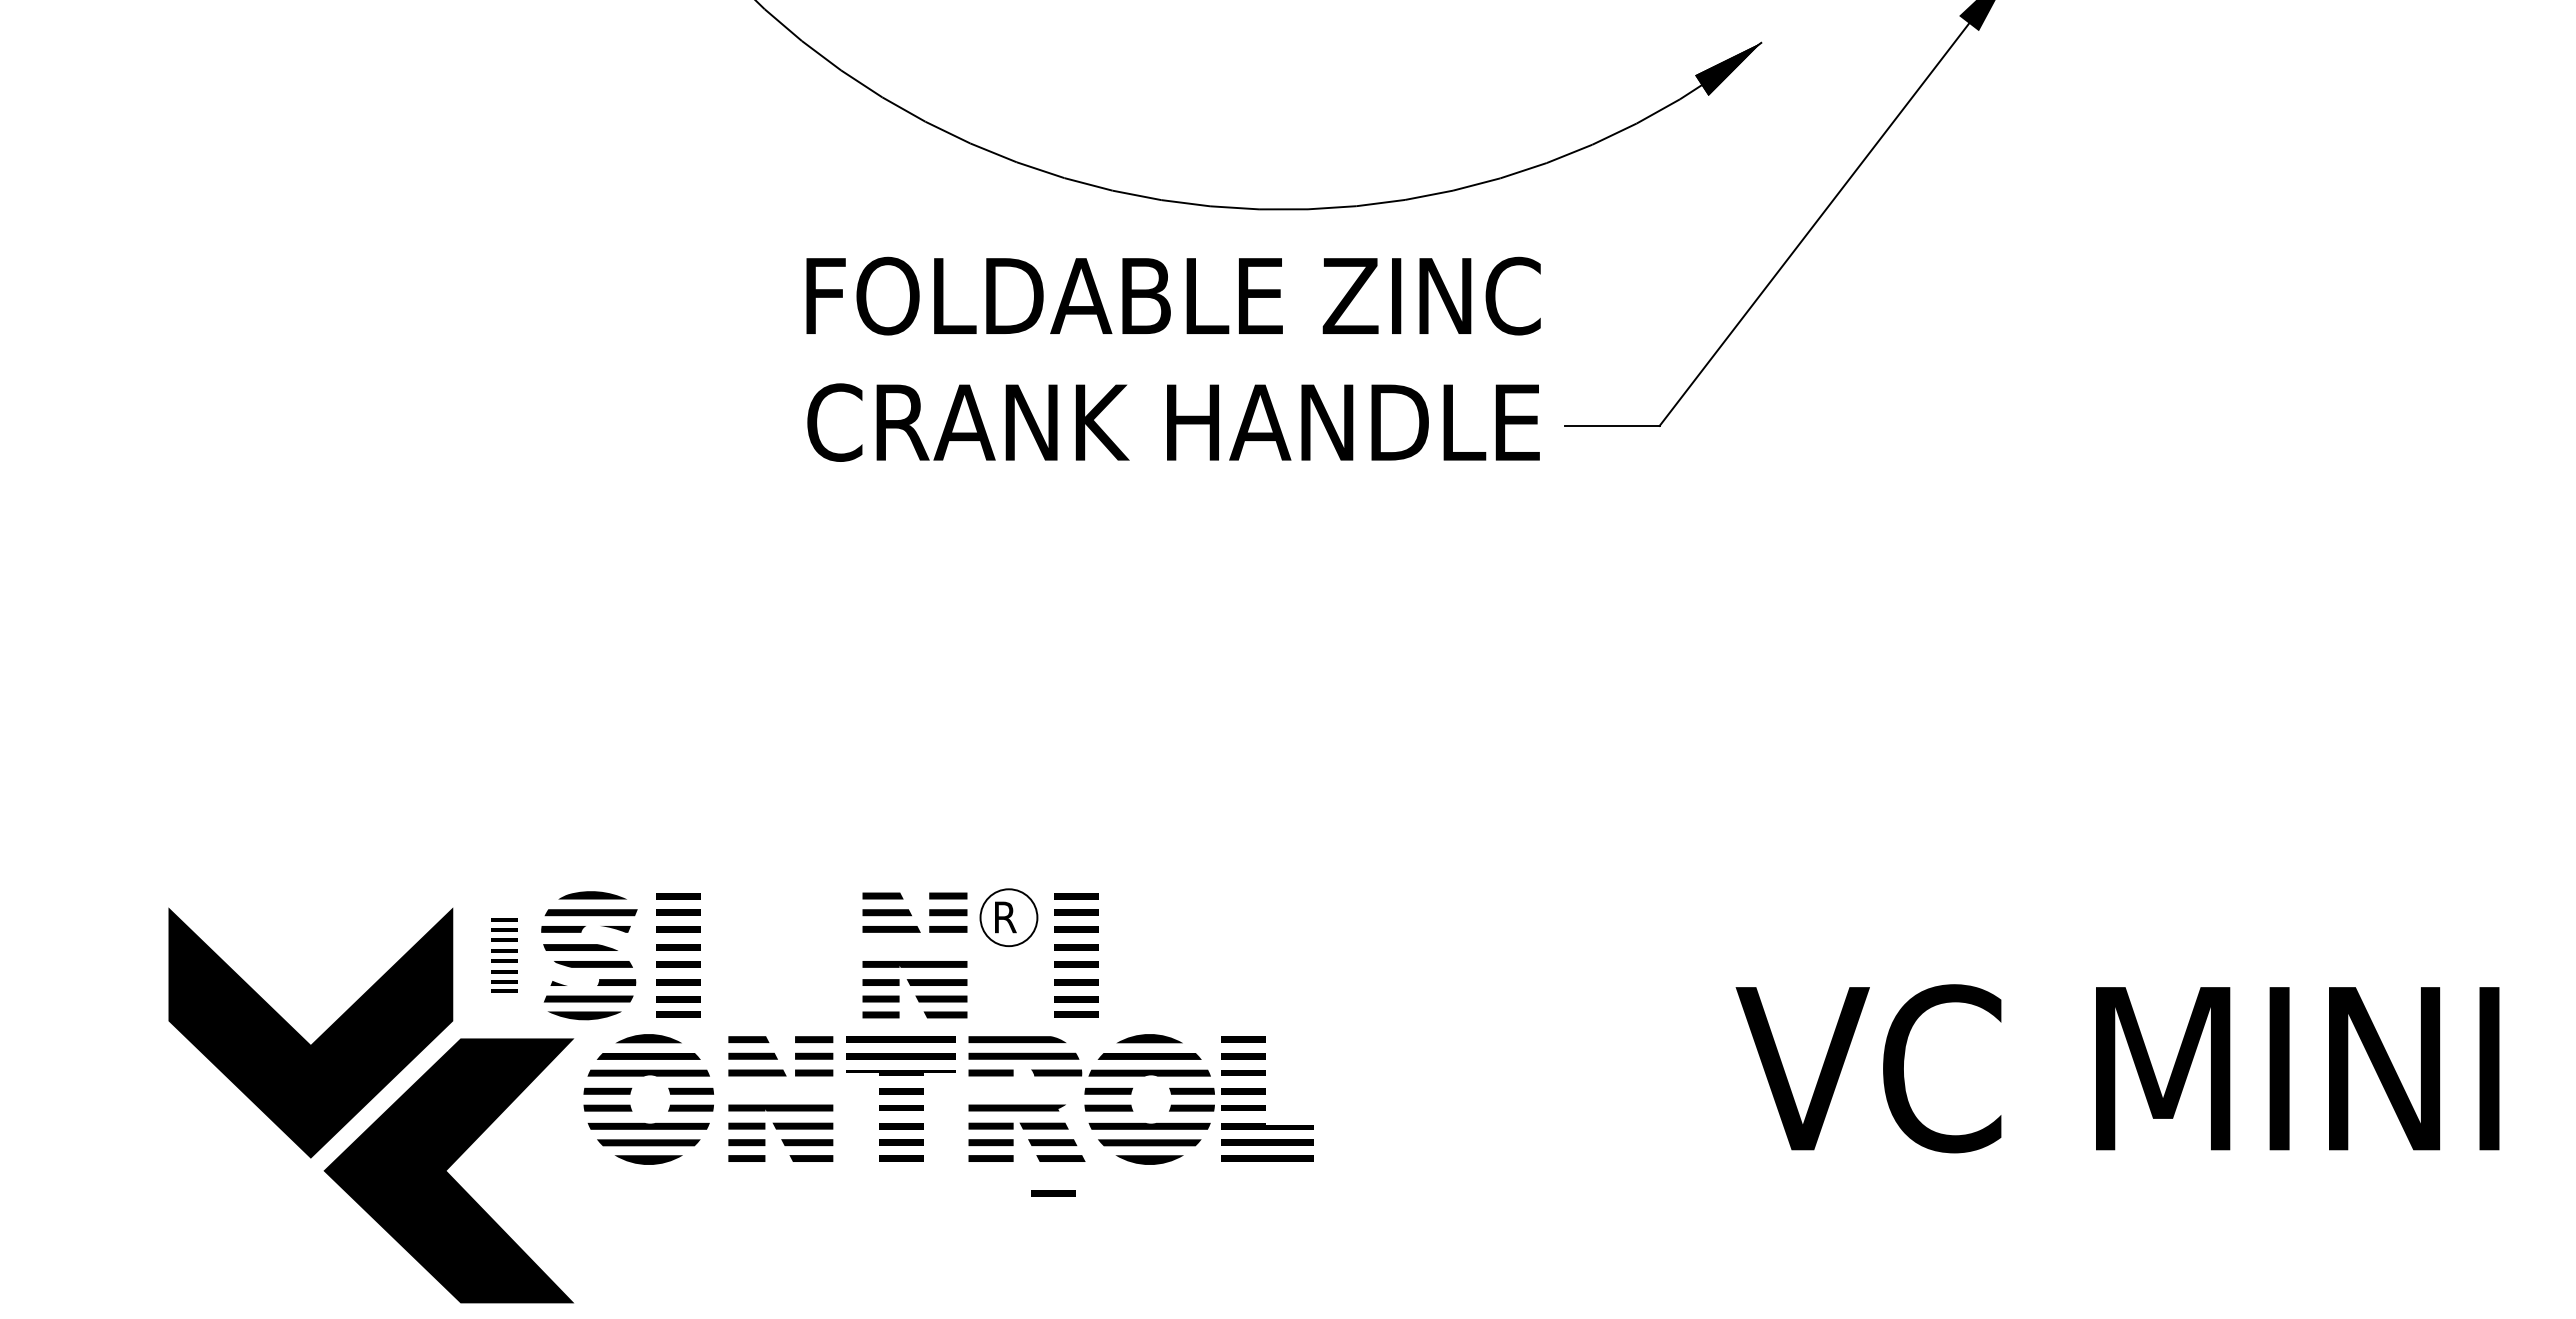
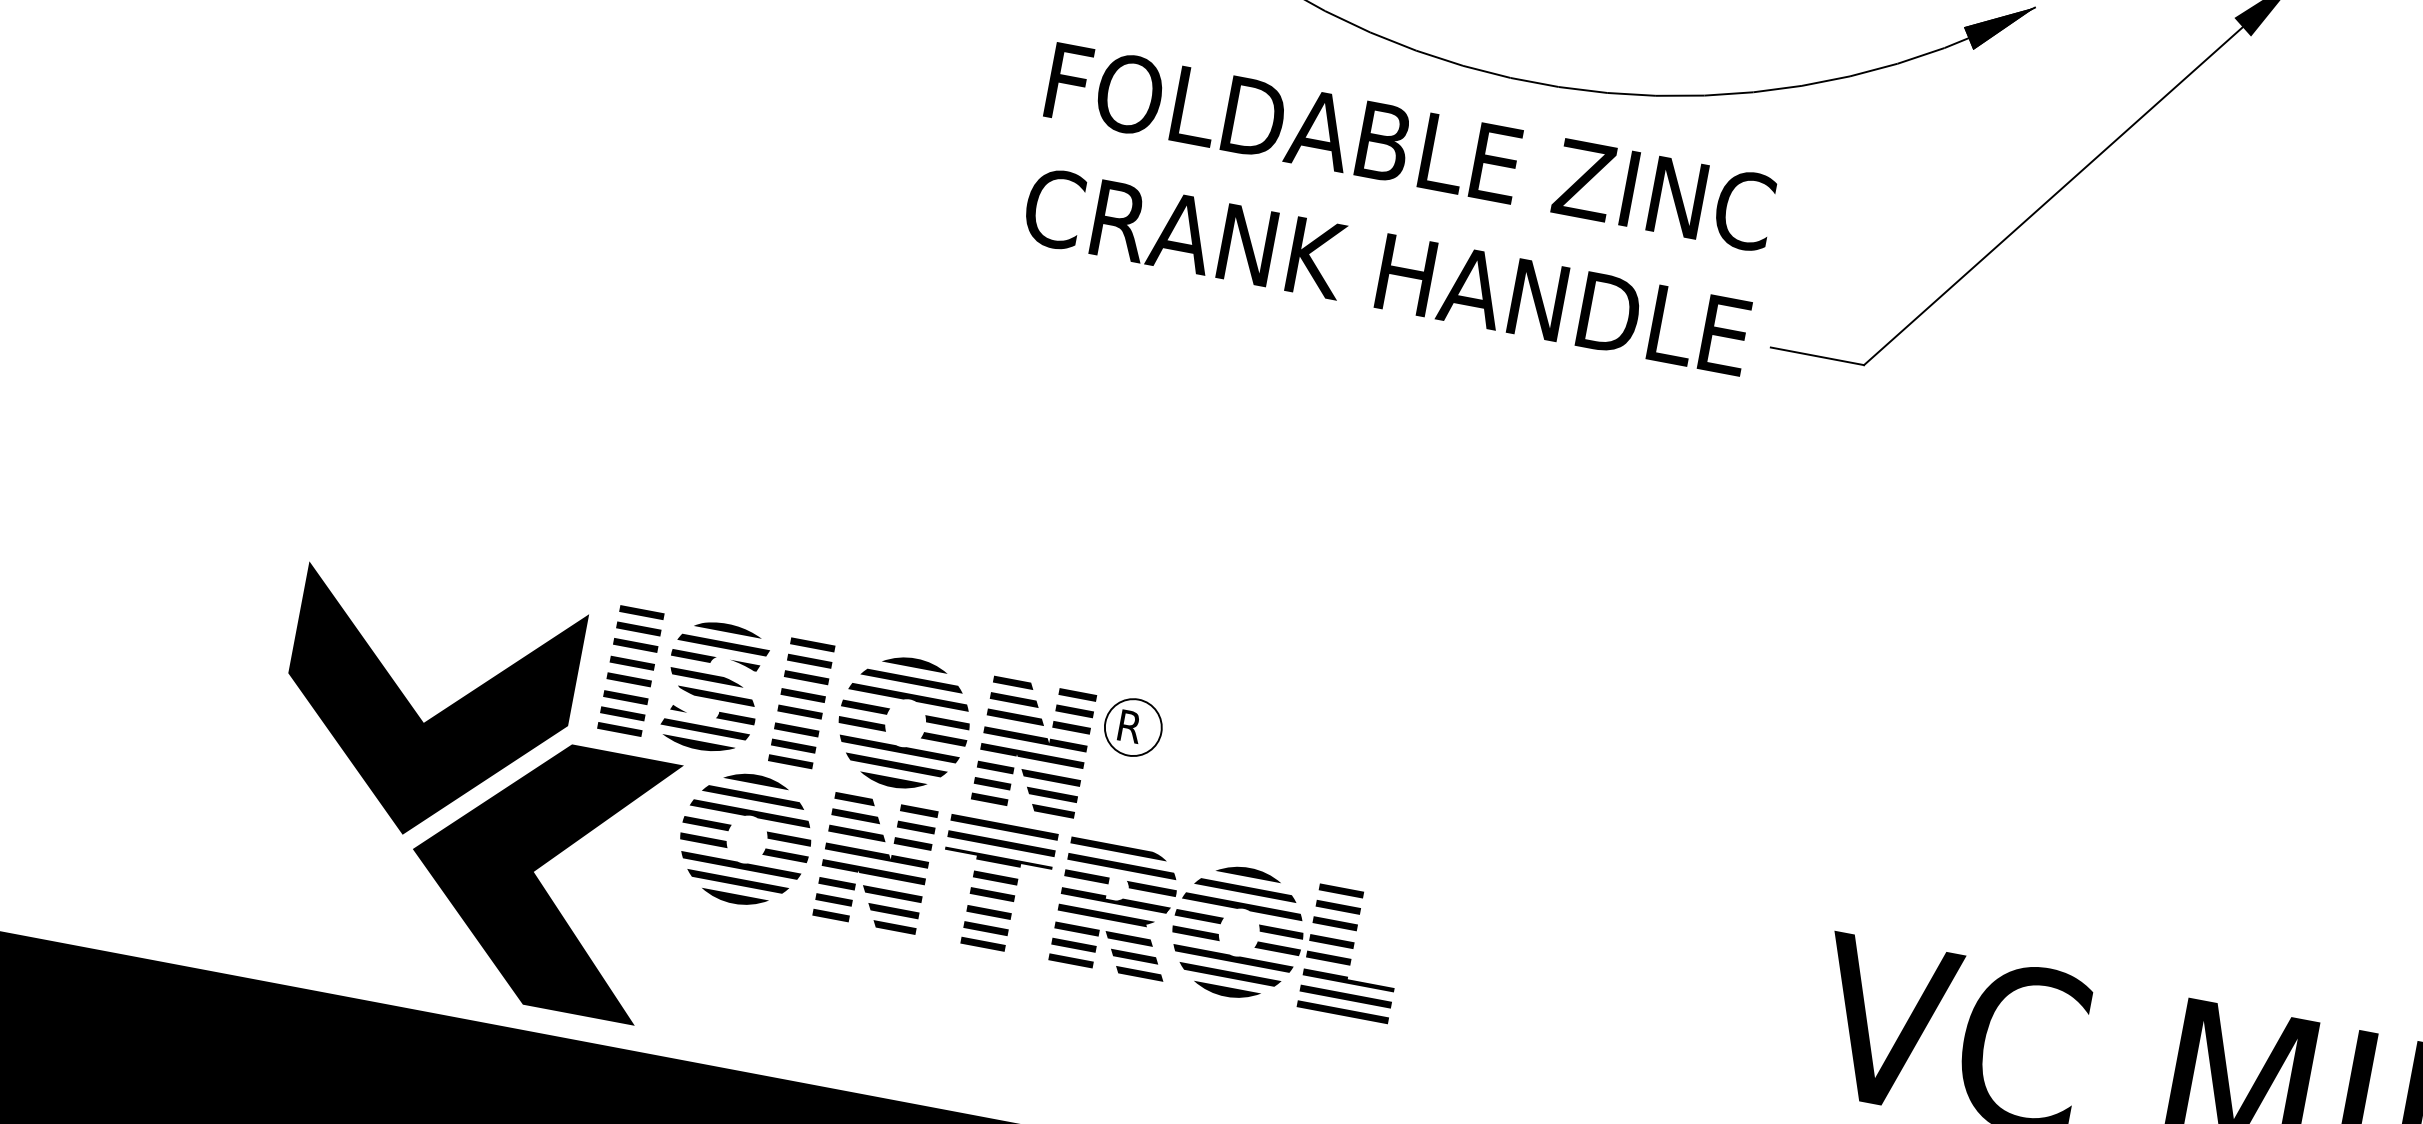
fill: (914, 947) -> (1034, 739), added
part: (764, 950) -> (887, 714), added
part: (504, 955) -> (630, 671), size x1.67
part: (1076, 955) -> (1192, 777), removed
fill: (780, 1090) -> (876, 854), added
fill: (1023, 1090) -> (1115, 900), added
part: (1053, 1193) -> (1125, 1006), removed

